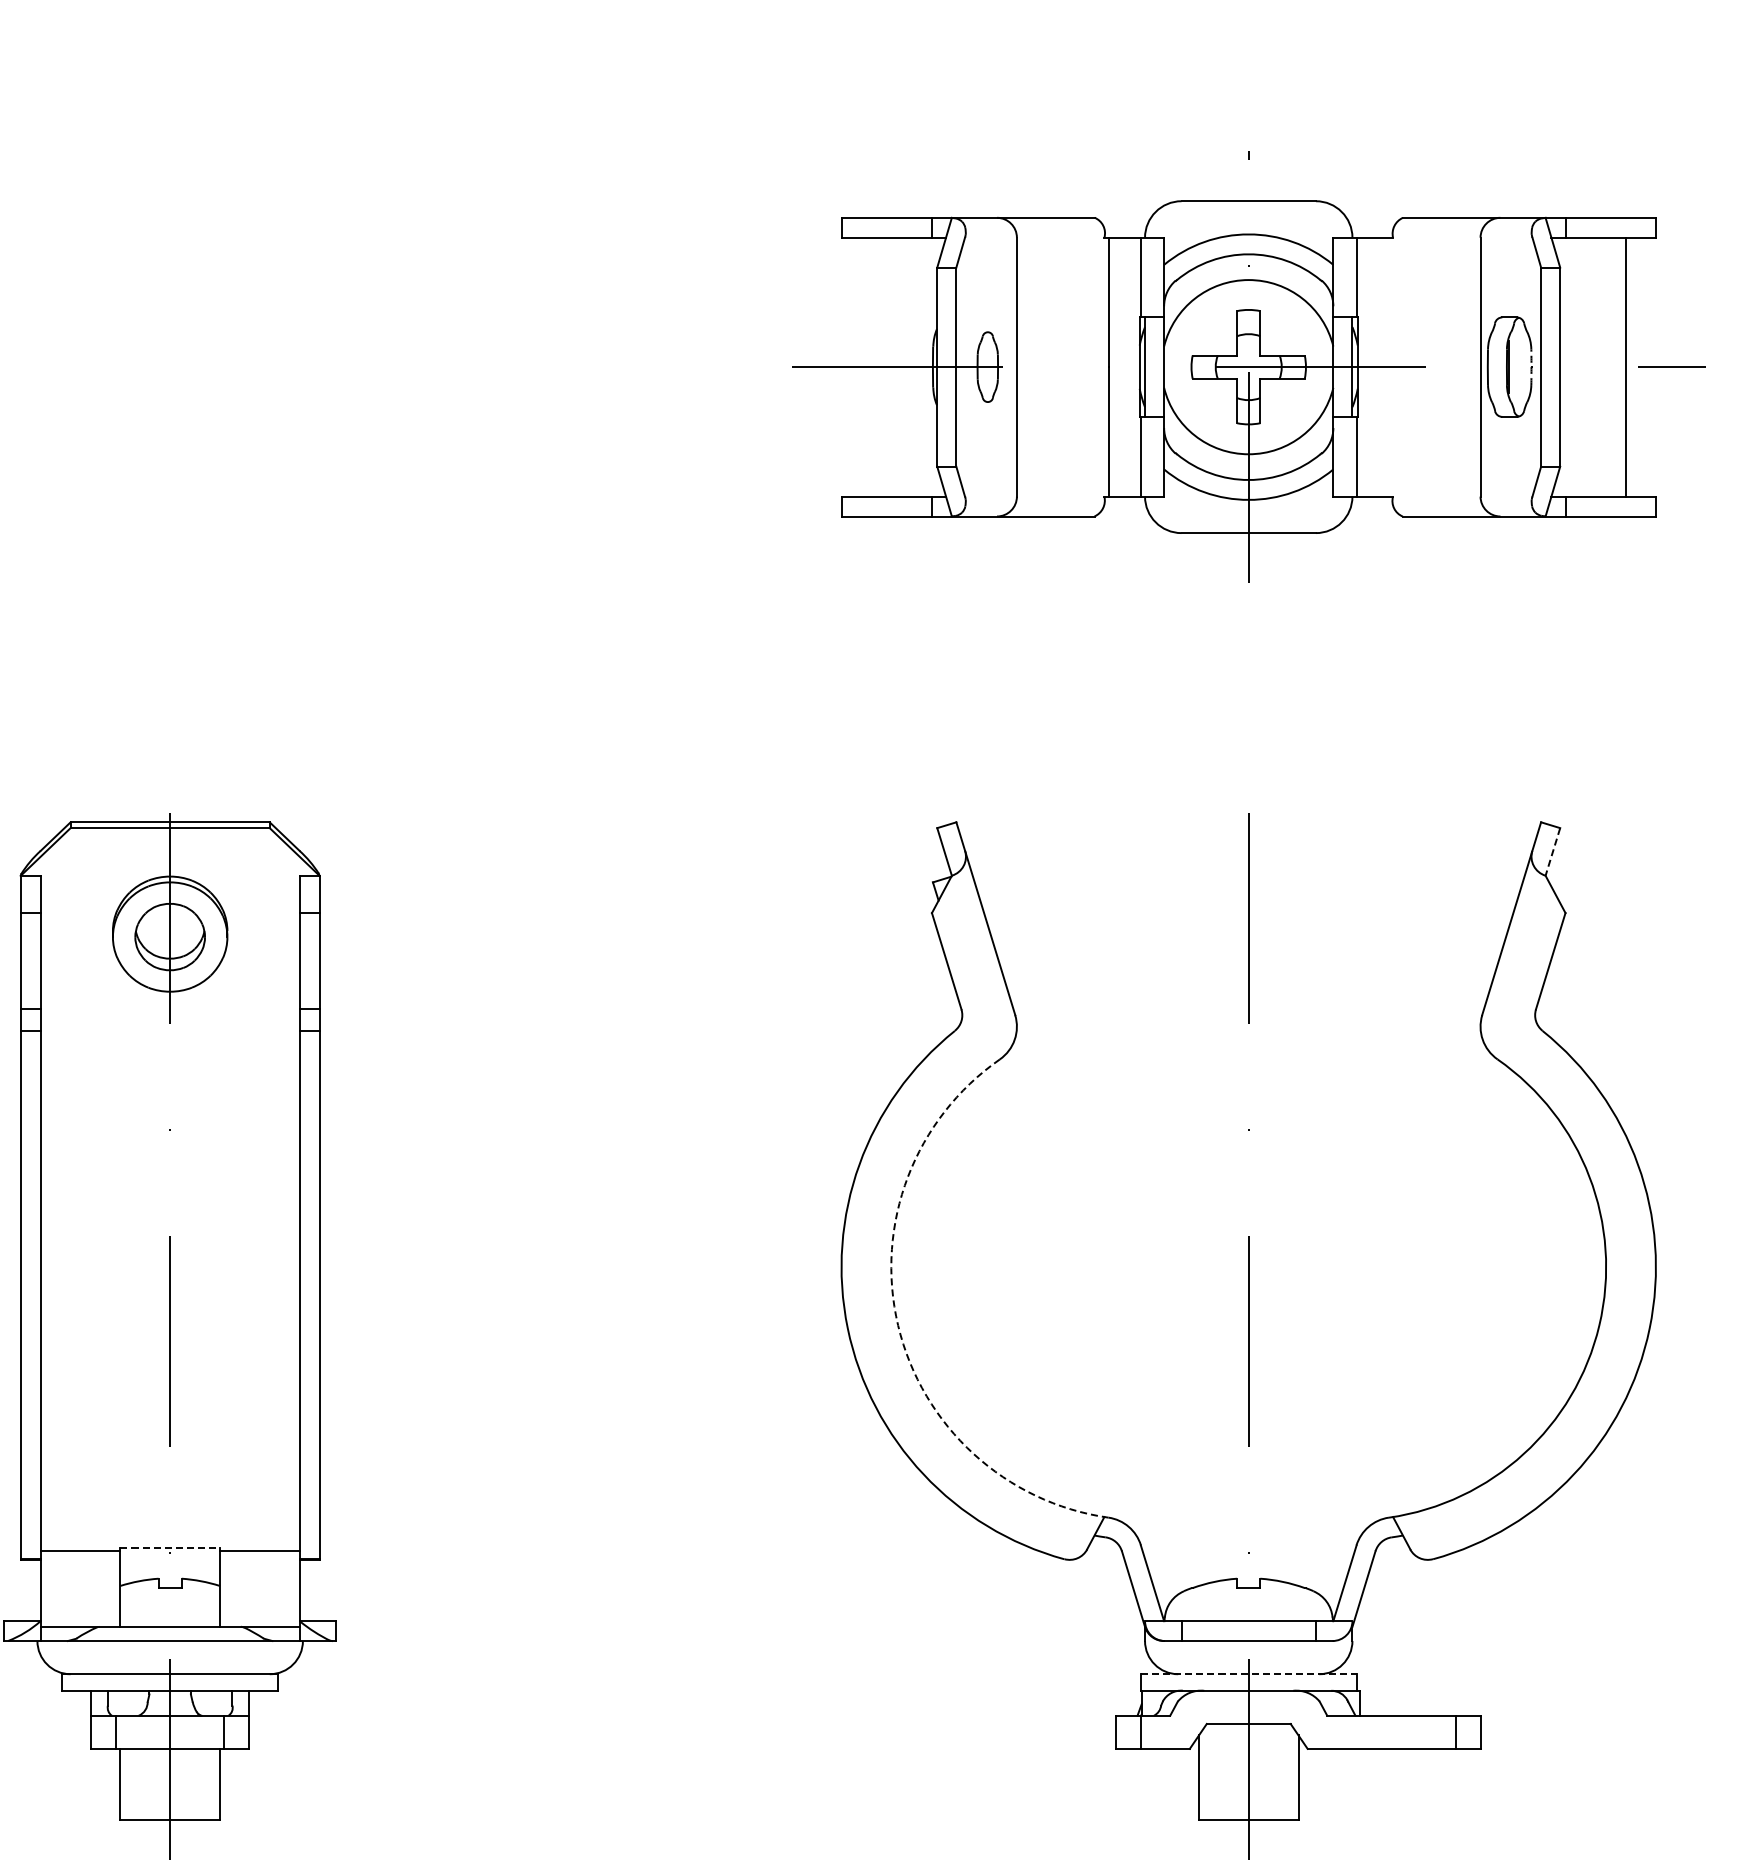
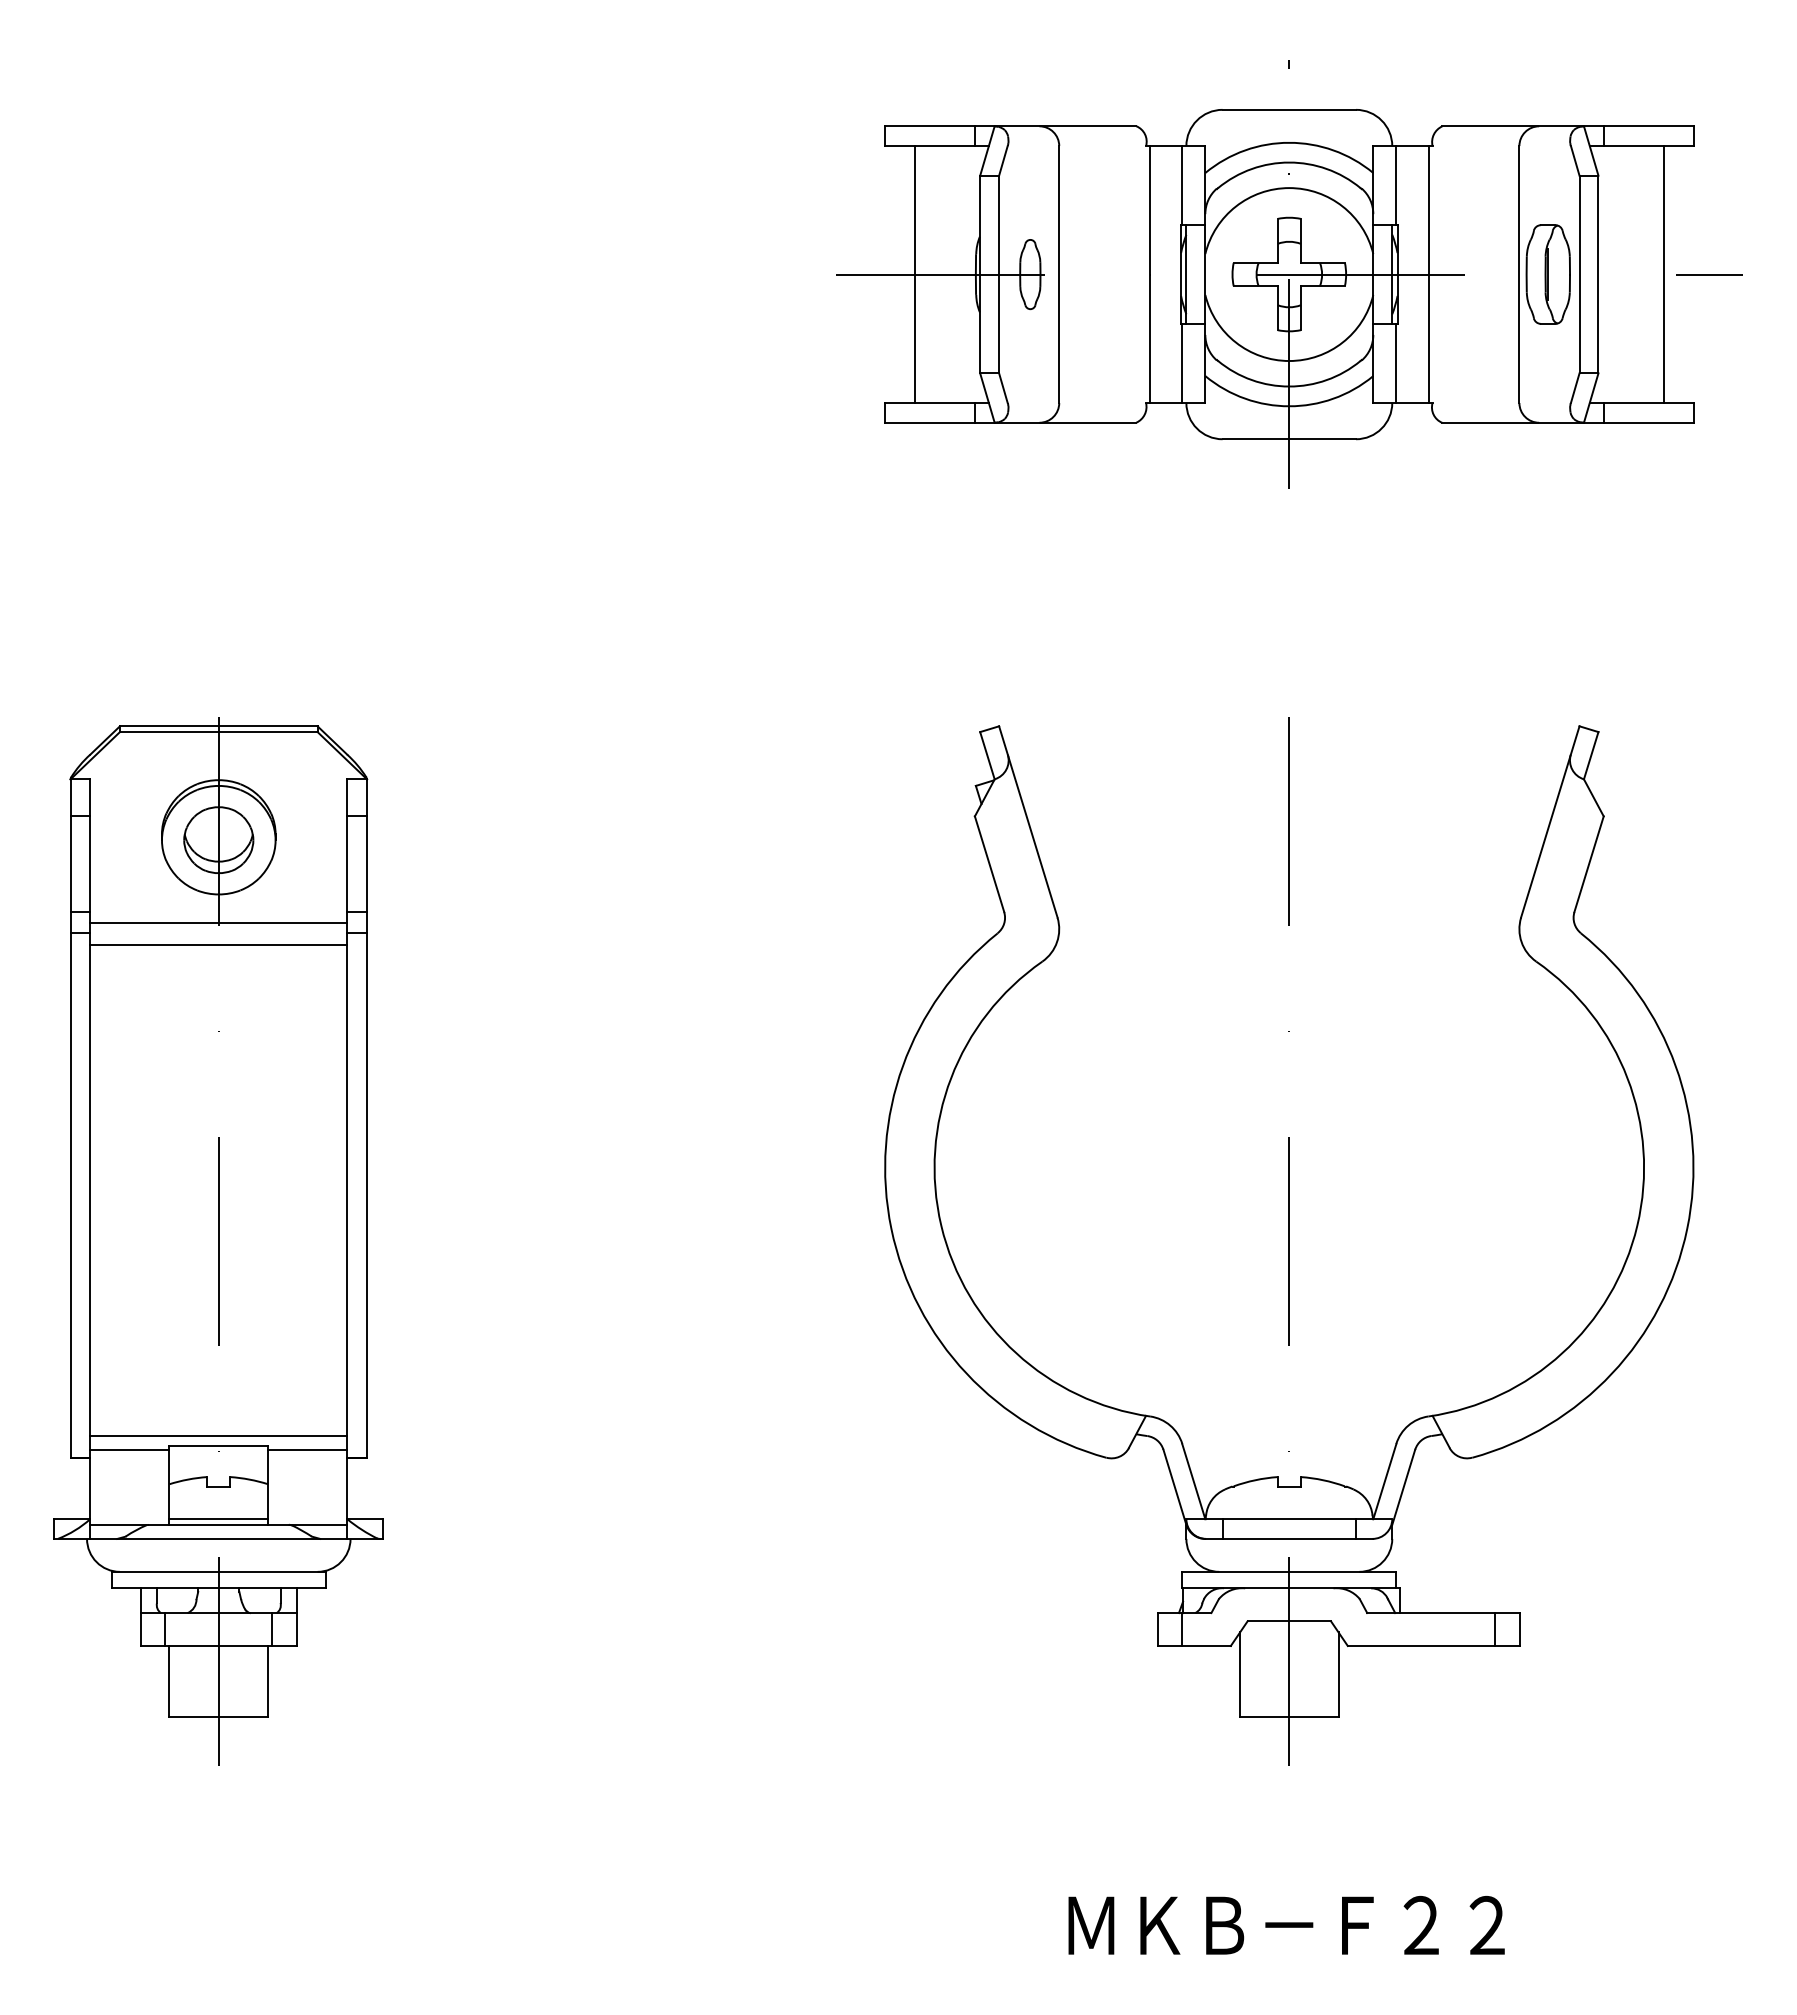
line: (871, 367) -> (914, 274), added
line: (1388, 367) -> (1428, 274), added
arc: (1531, 367) -> (1569, 274), dashed -> solid
line: (1553, 851) -> (1591, 755), dashed -> solid
line: (169, 1020) -> (218, 923), added
line: (169, 1043) -> (218, 945), added
arc: (898, 1325) -> (941, 1225), dashed -> solid
line: (169, 1536) -> (218, 1435), added
line: (170, 1547) -> (219, 1446), dashed -> solid
line: (169, 1621) -> (218, 1519), added
line: (1248, 1673) -> (1289, 1571), dashed -> solid

